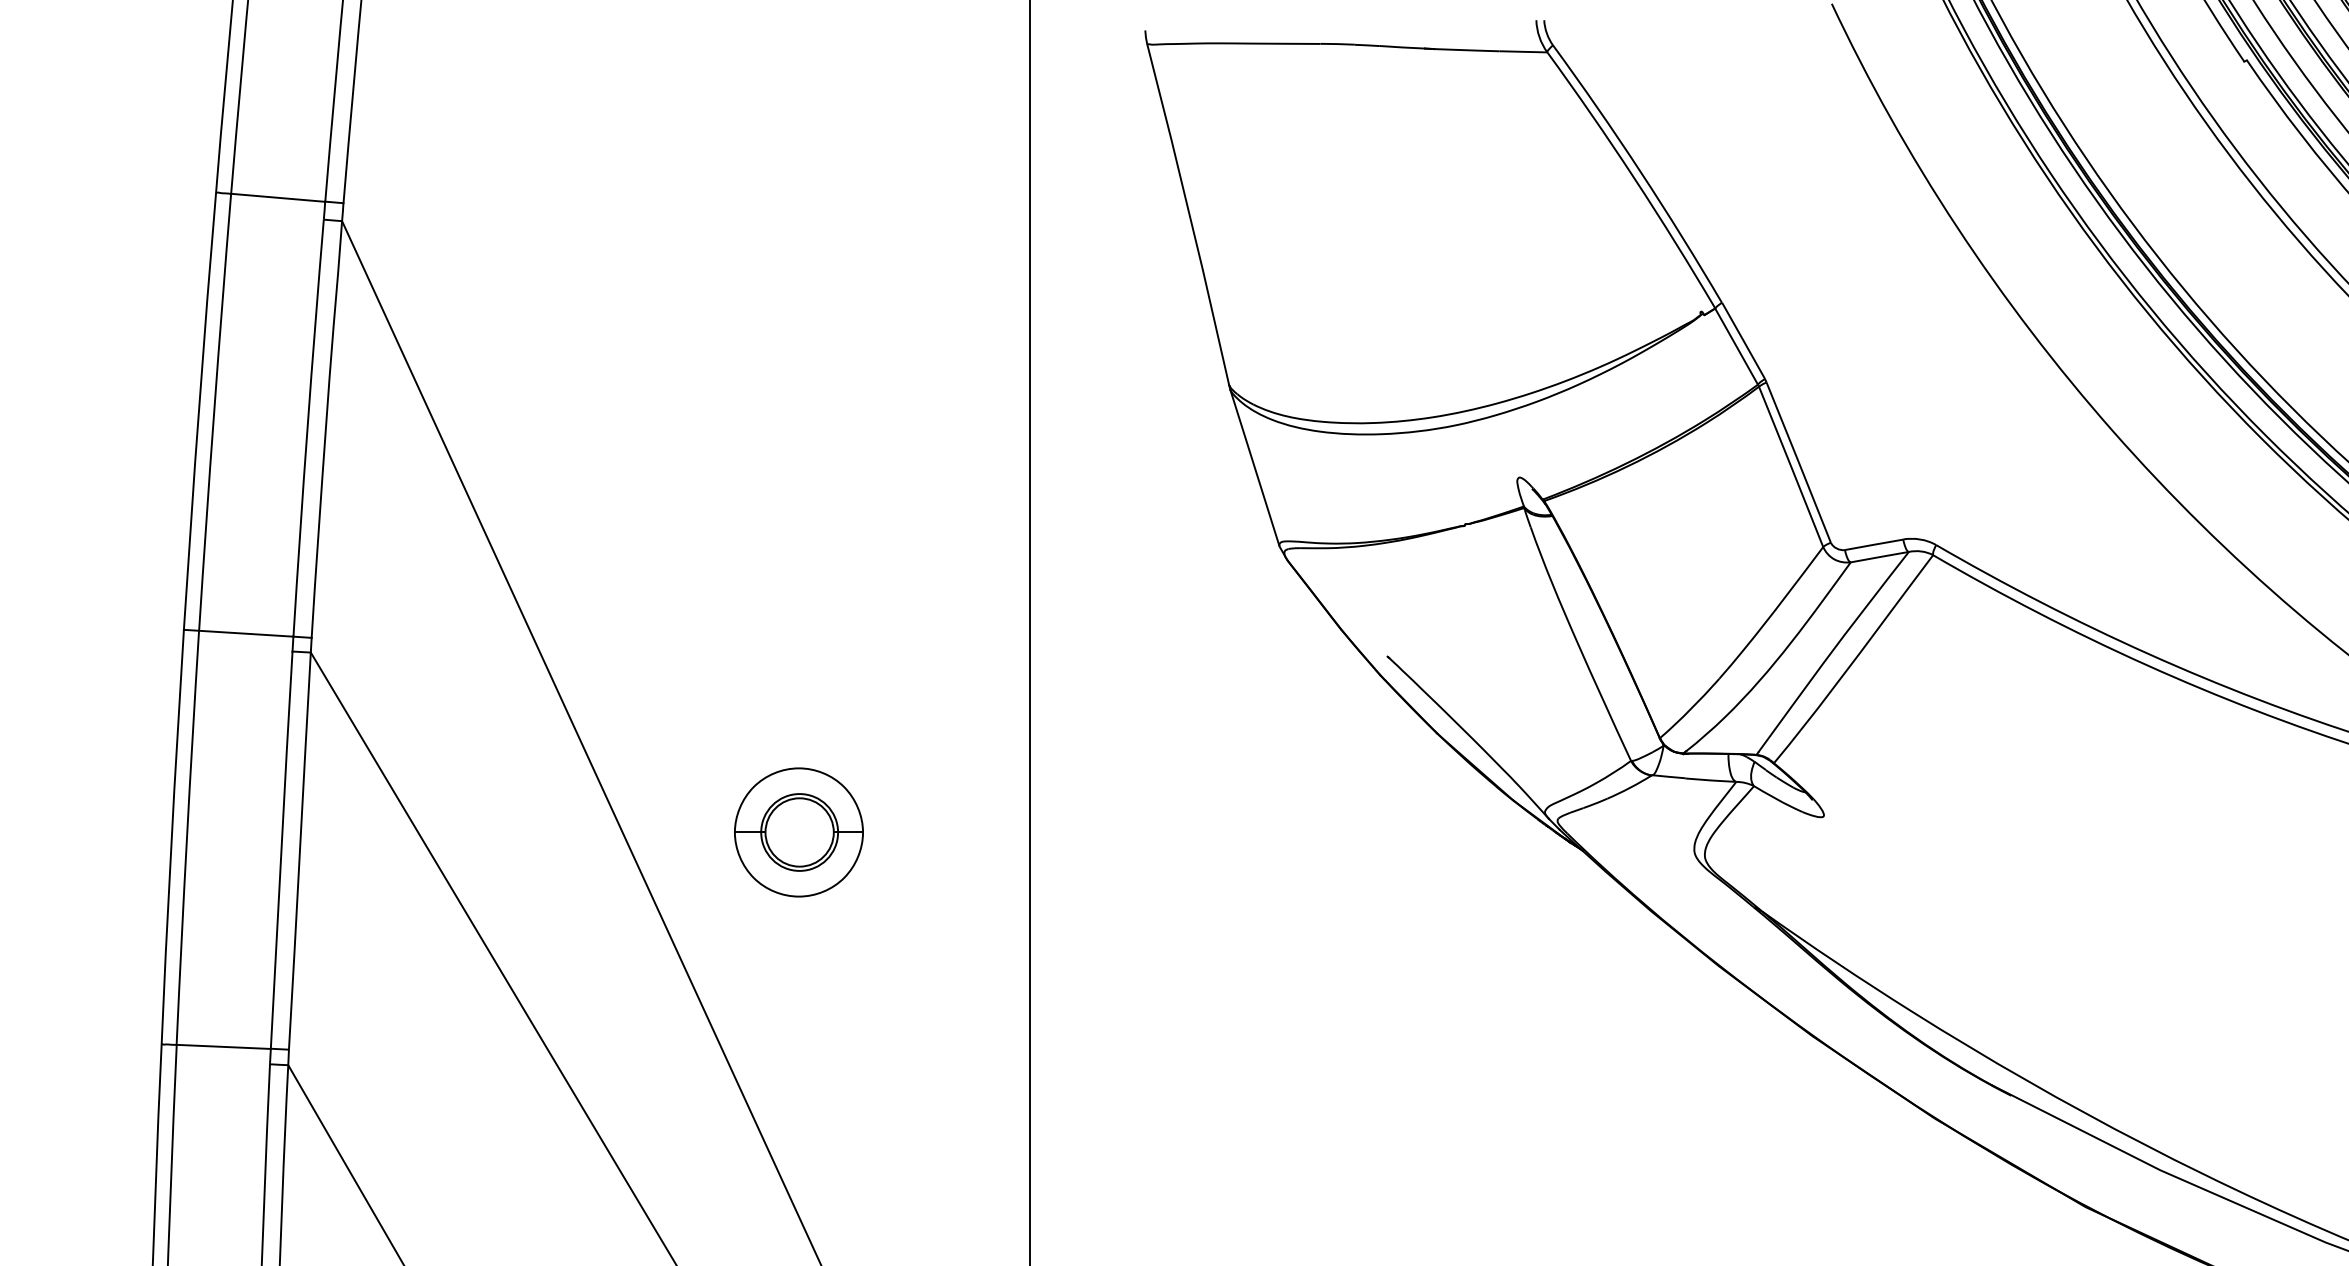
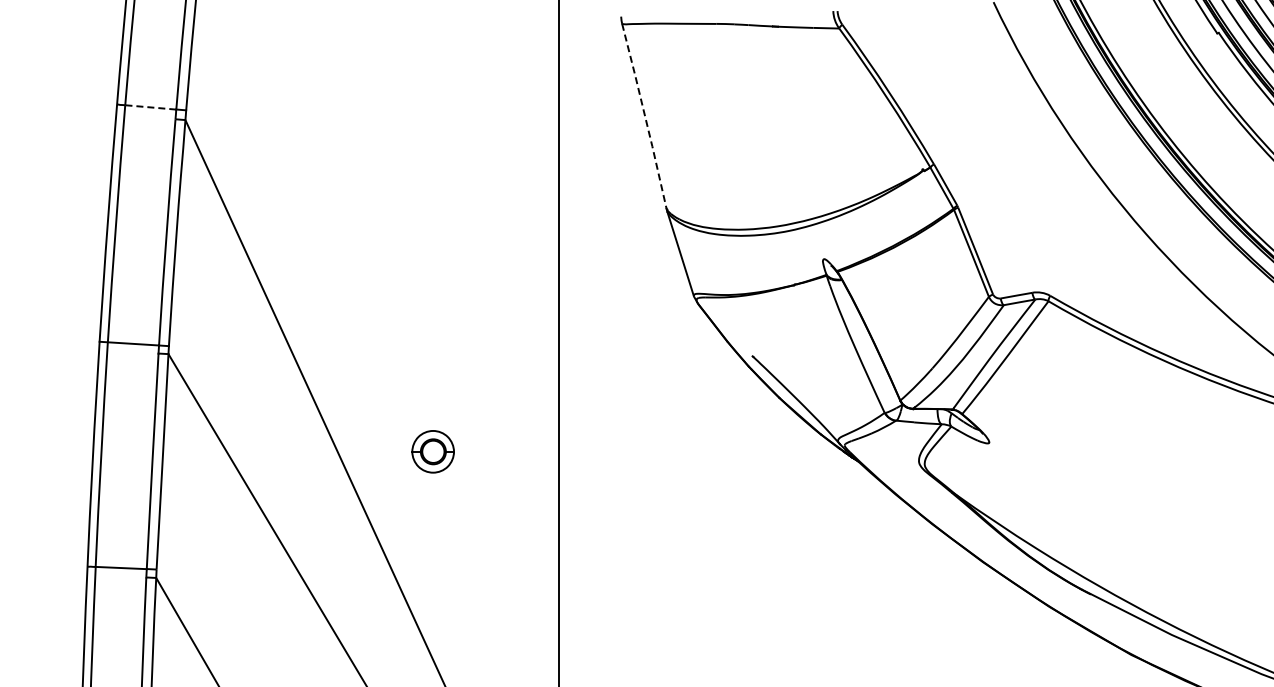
line: (277, 197) -> (150, 107), solid -> dashed
line: (1190, 214) -> (645, 116), solid -> dashed
part: (797, 832) -> (432, 451), size x0.6

